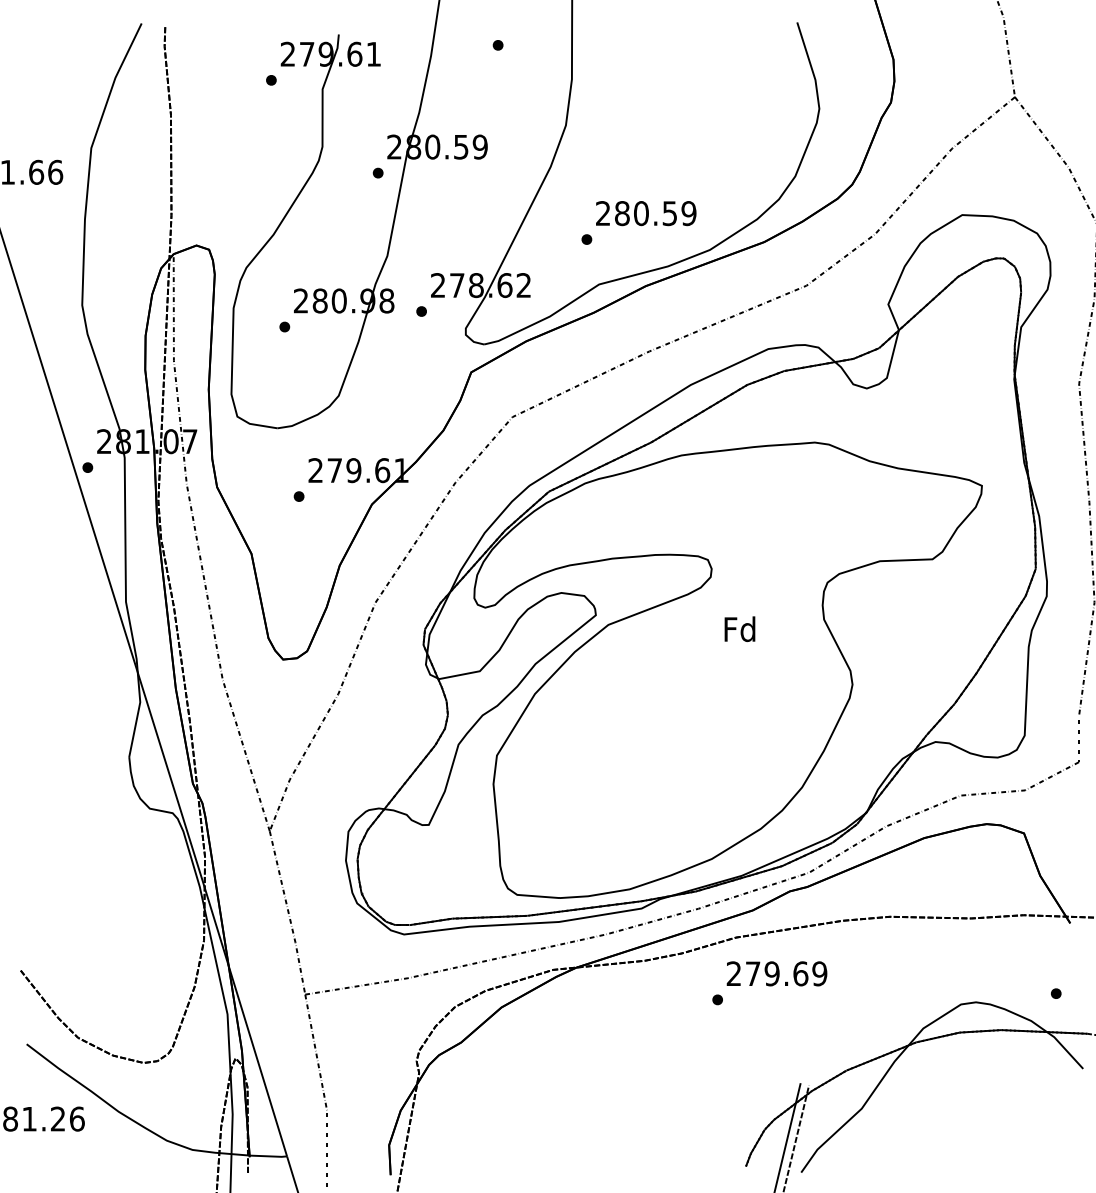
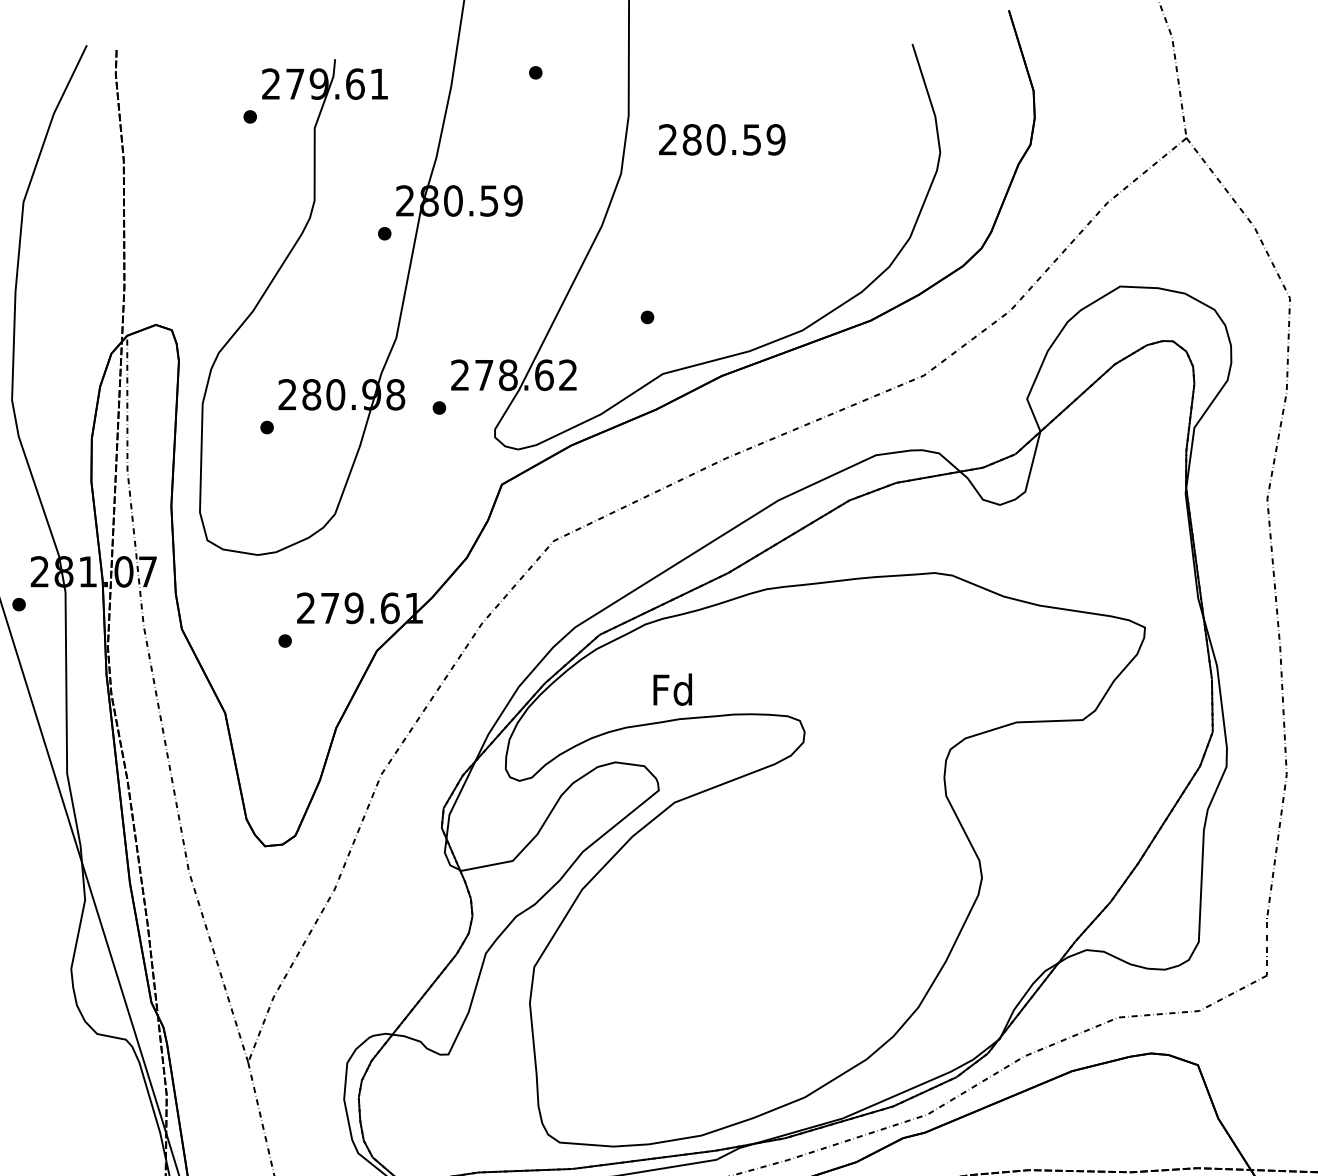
text: (646, 213) -> (722, 139), moved
text: (739, 628) -> (672, 688), moved

